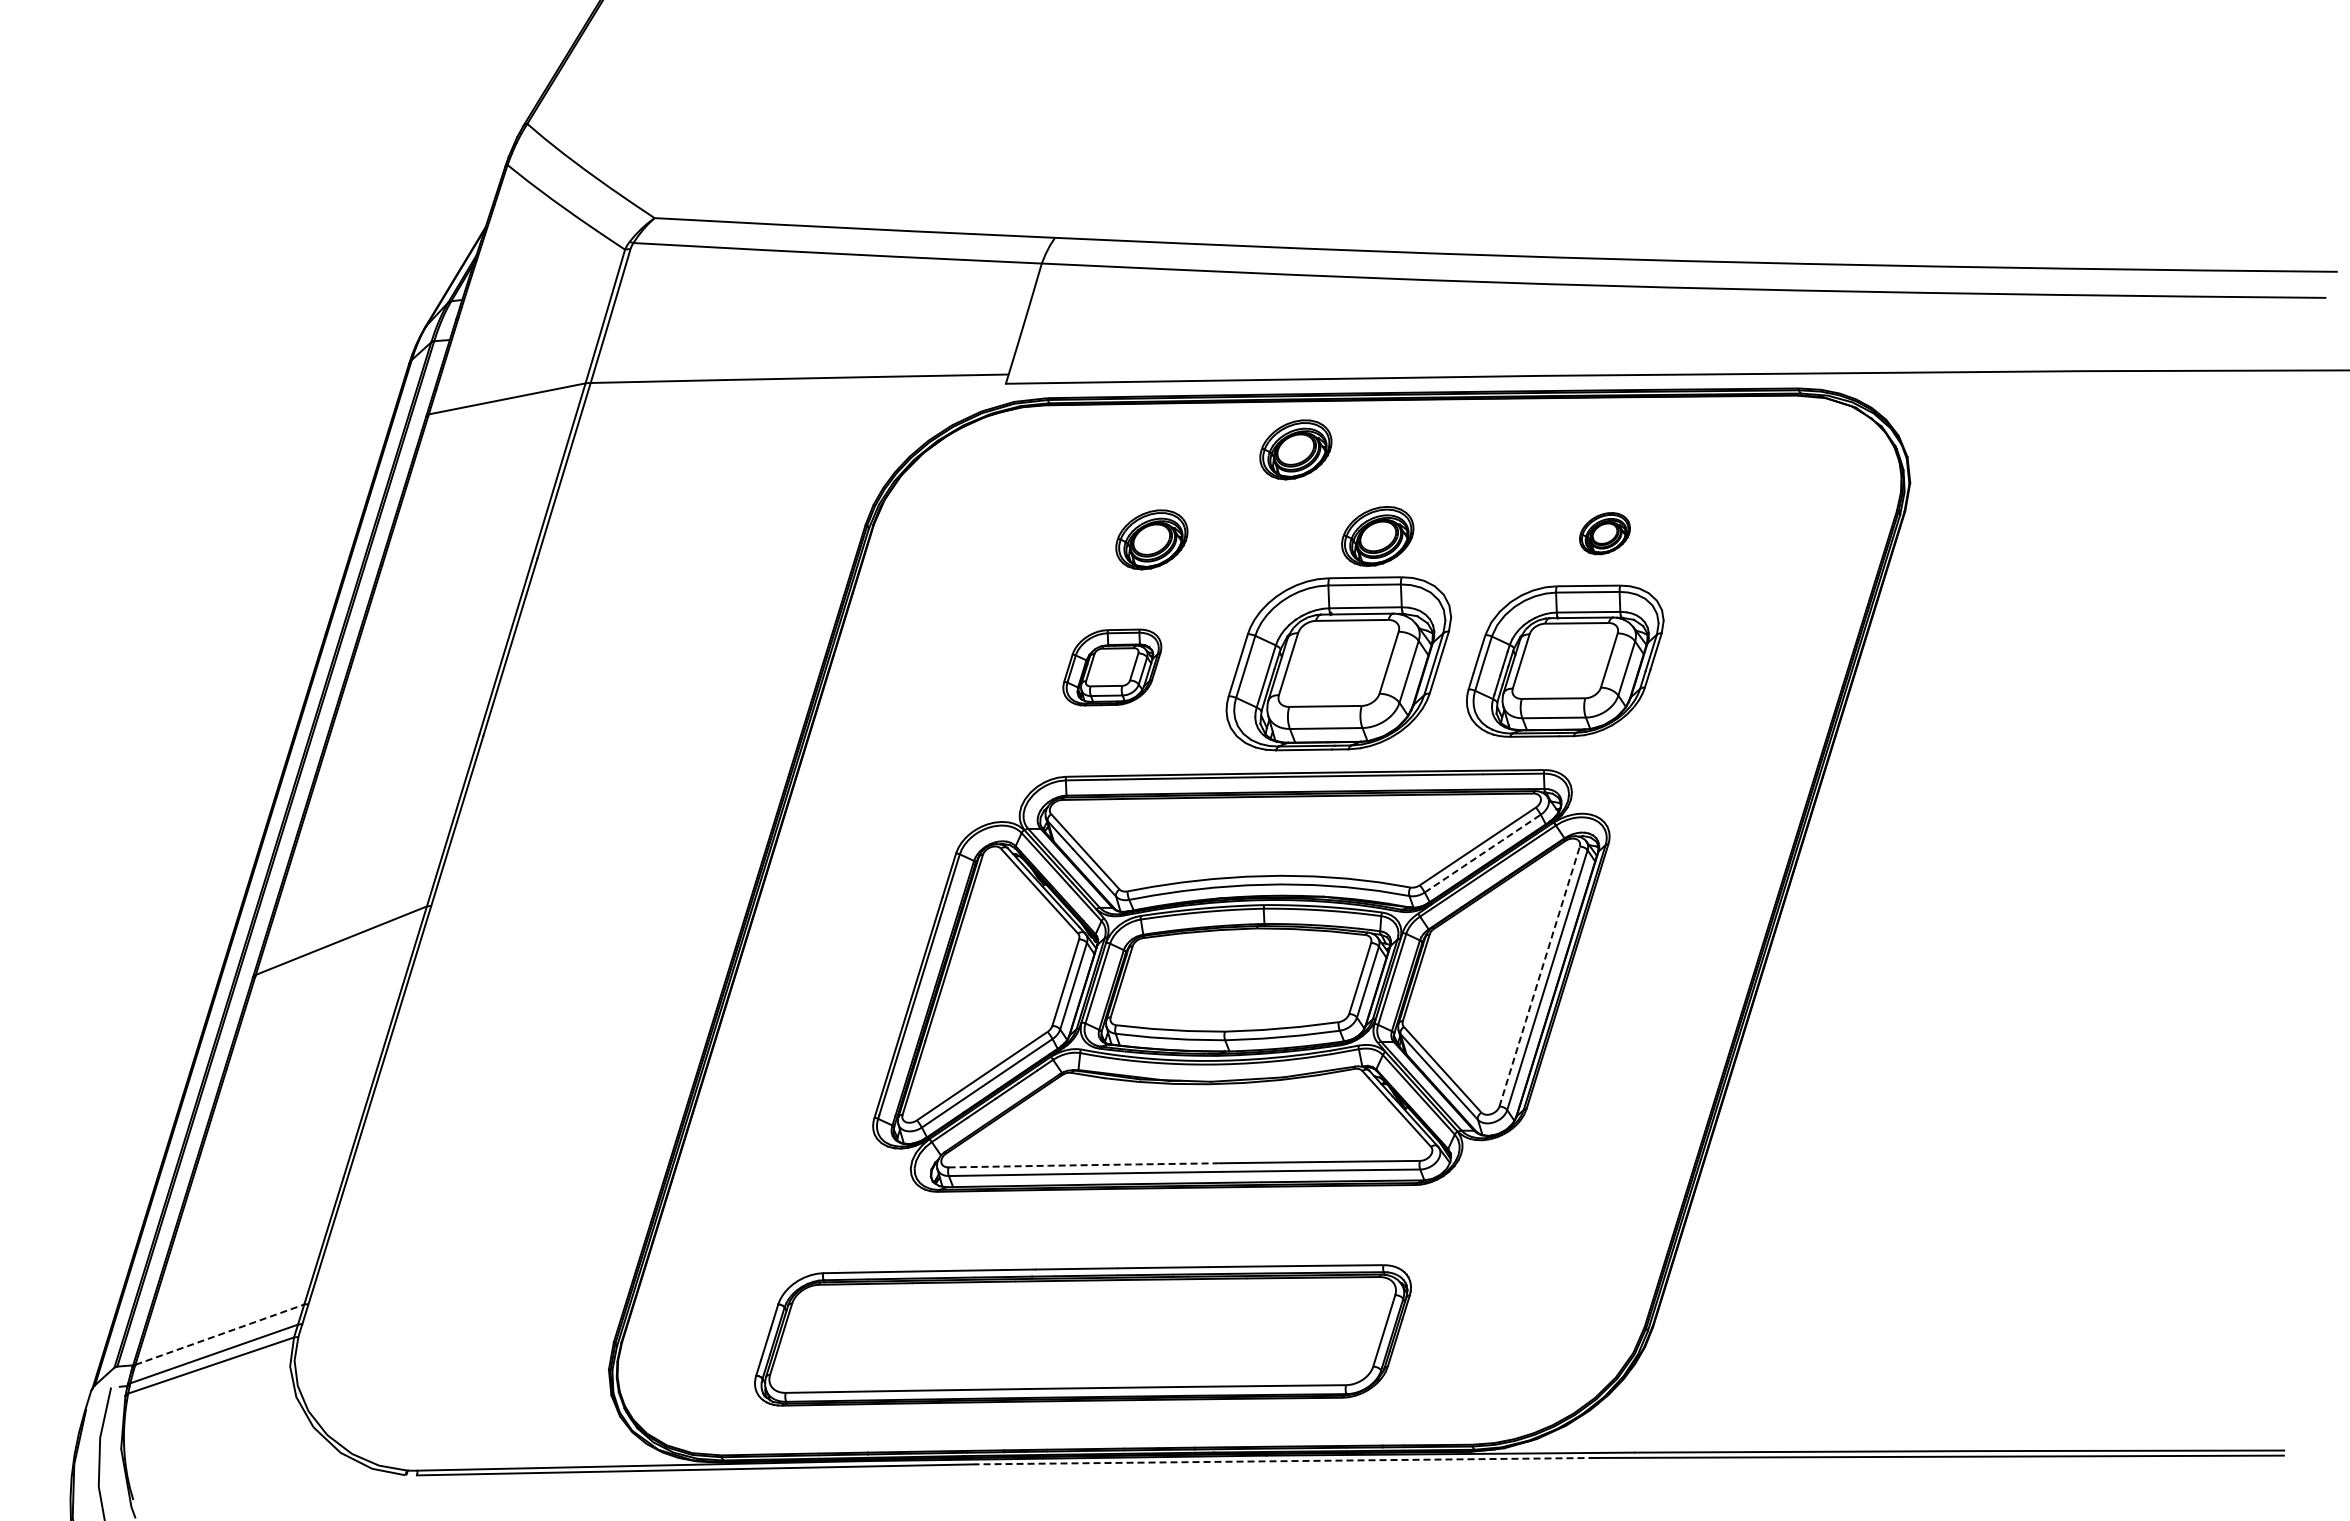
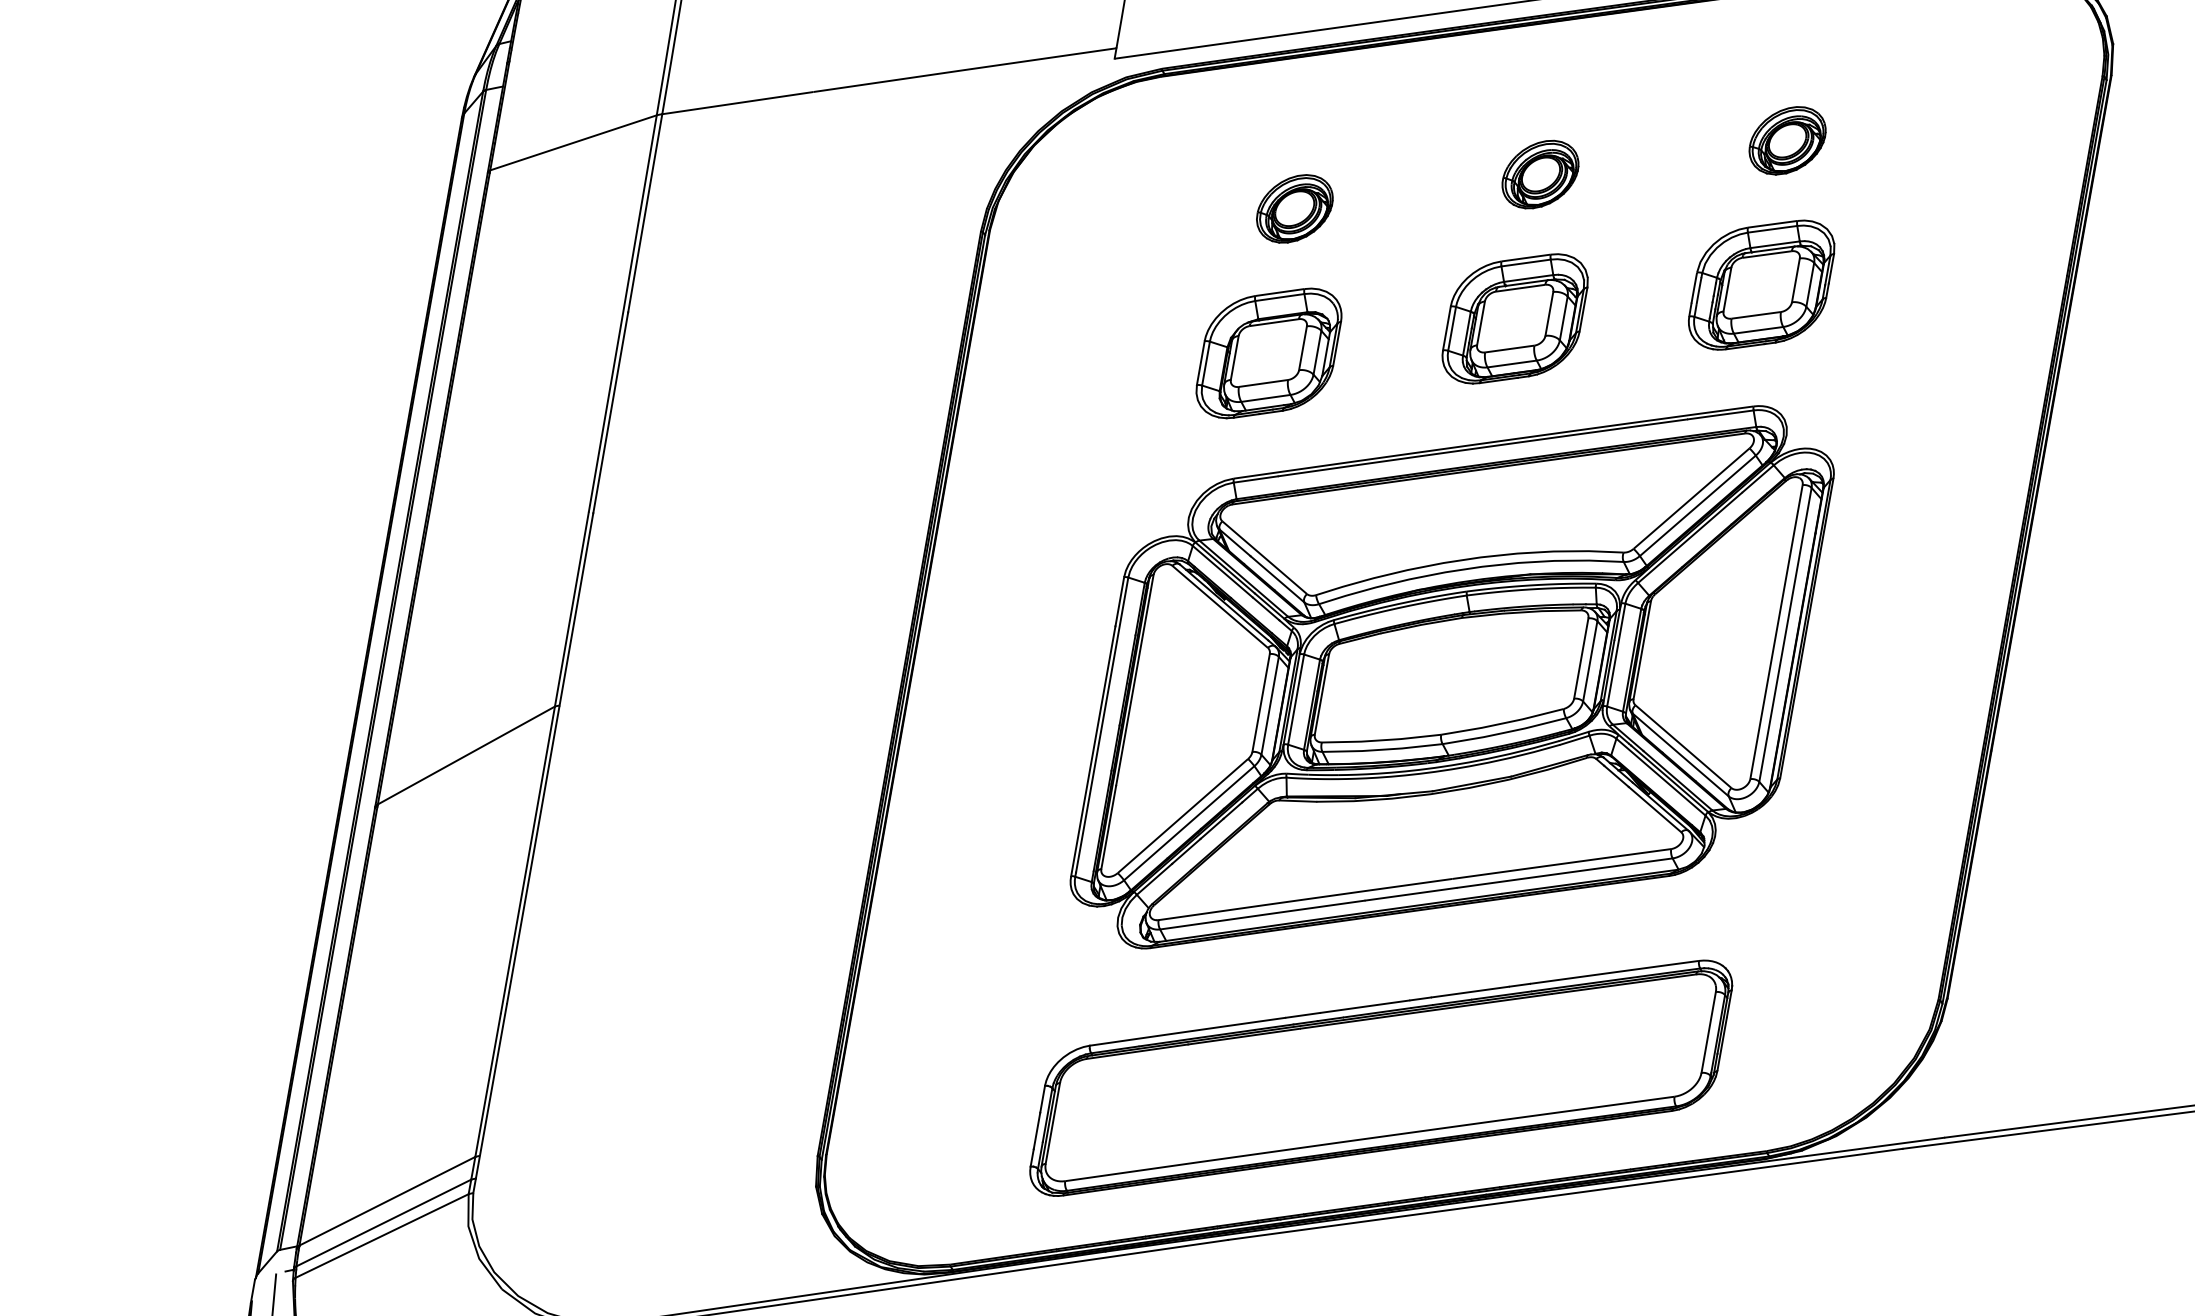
part: (1295, 449) -> (1439, 91), removed
part: (1604, 533) -> (1787, 140), size x1.43
part: (1565, 661) -> (1761, 285), size x0.71
part: (1338, 664) -> (1515, 319), size x0.62
part: (1112, 667) -> (1269, 353), size x1.43
line: (1483, 853) -> (1698, 505), dashed -> solid
line: (1539, 975) -> (1776, 630), dashed -> solid
line: (1084, 1165) -> (1306, 899), dashed -> solid
line: (219, 1334) -> (387, 1201), dashed -> solid
part: (1082, 1335) -> (1380, 1078), moved
line: (1284, 1461) -> (1564, 1194), dashed -> solid

